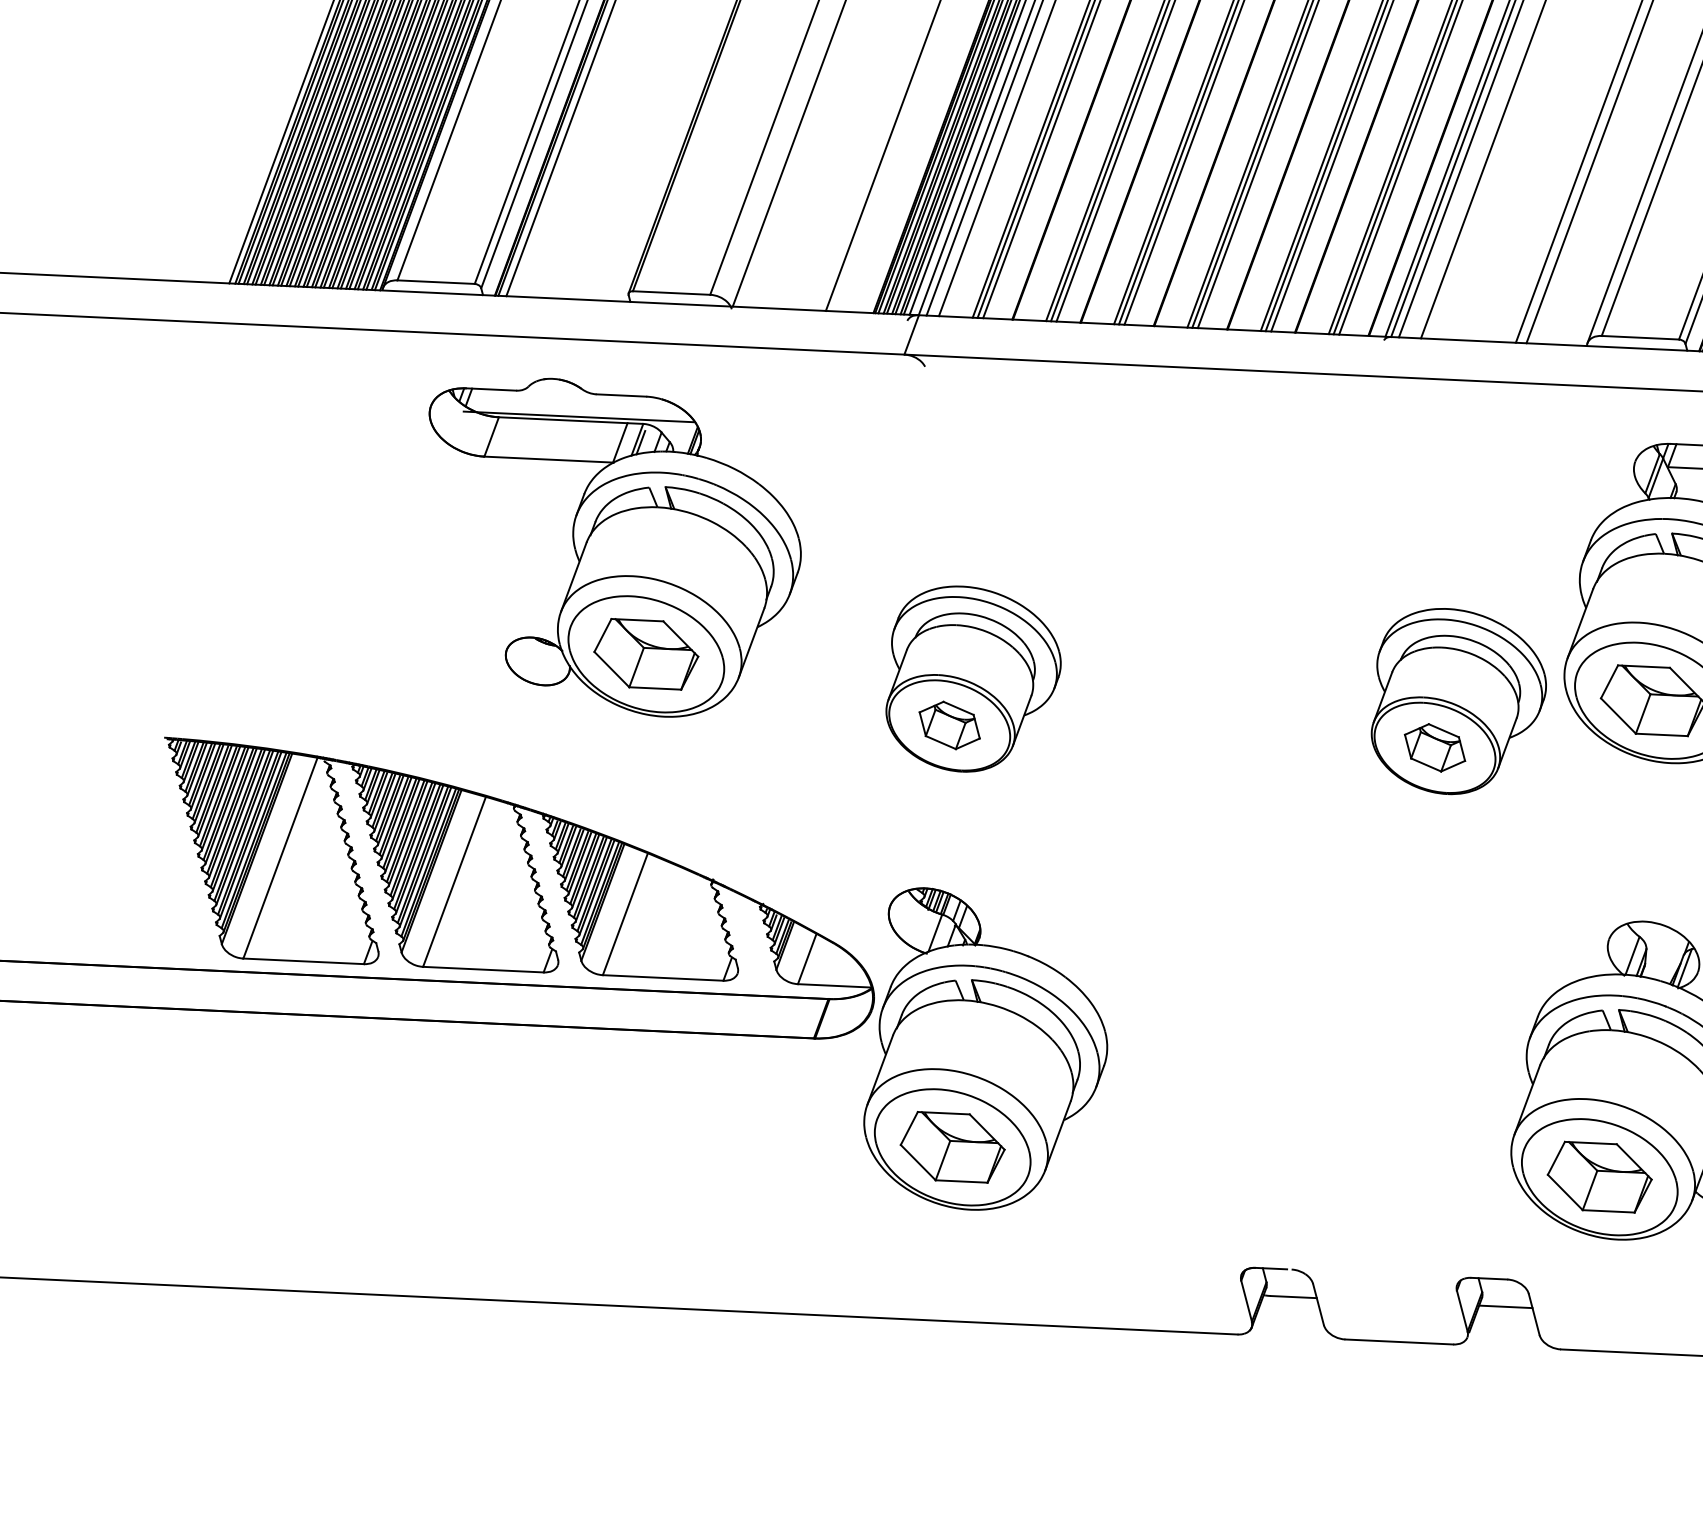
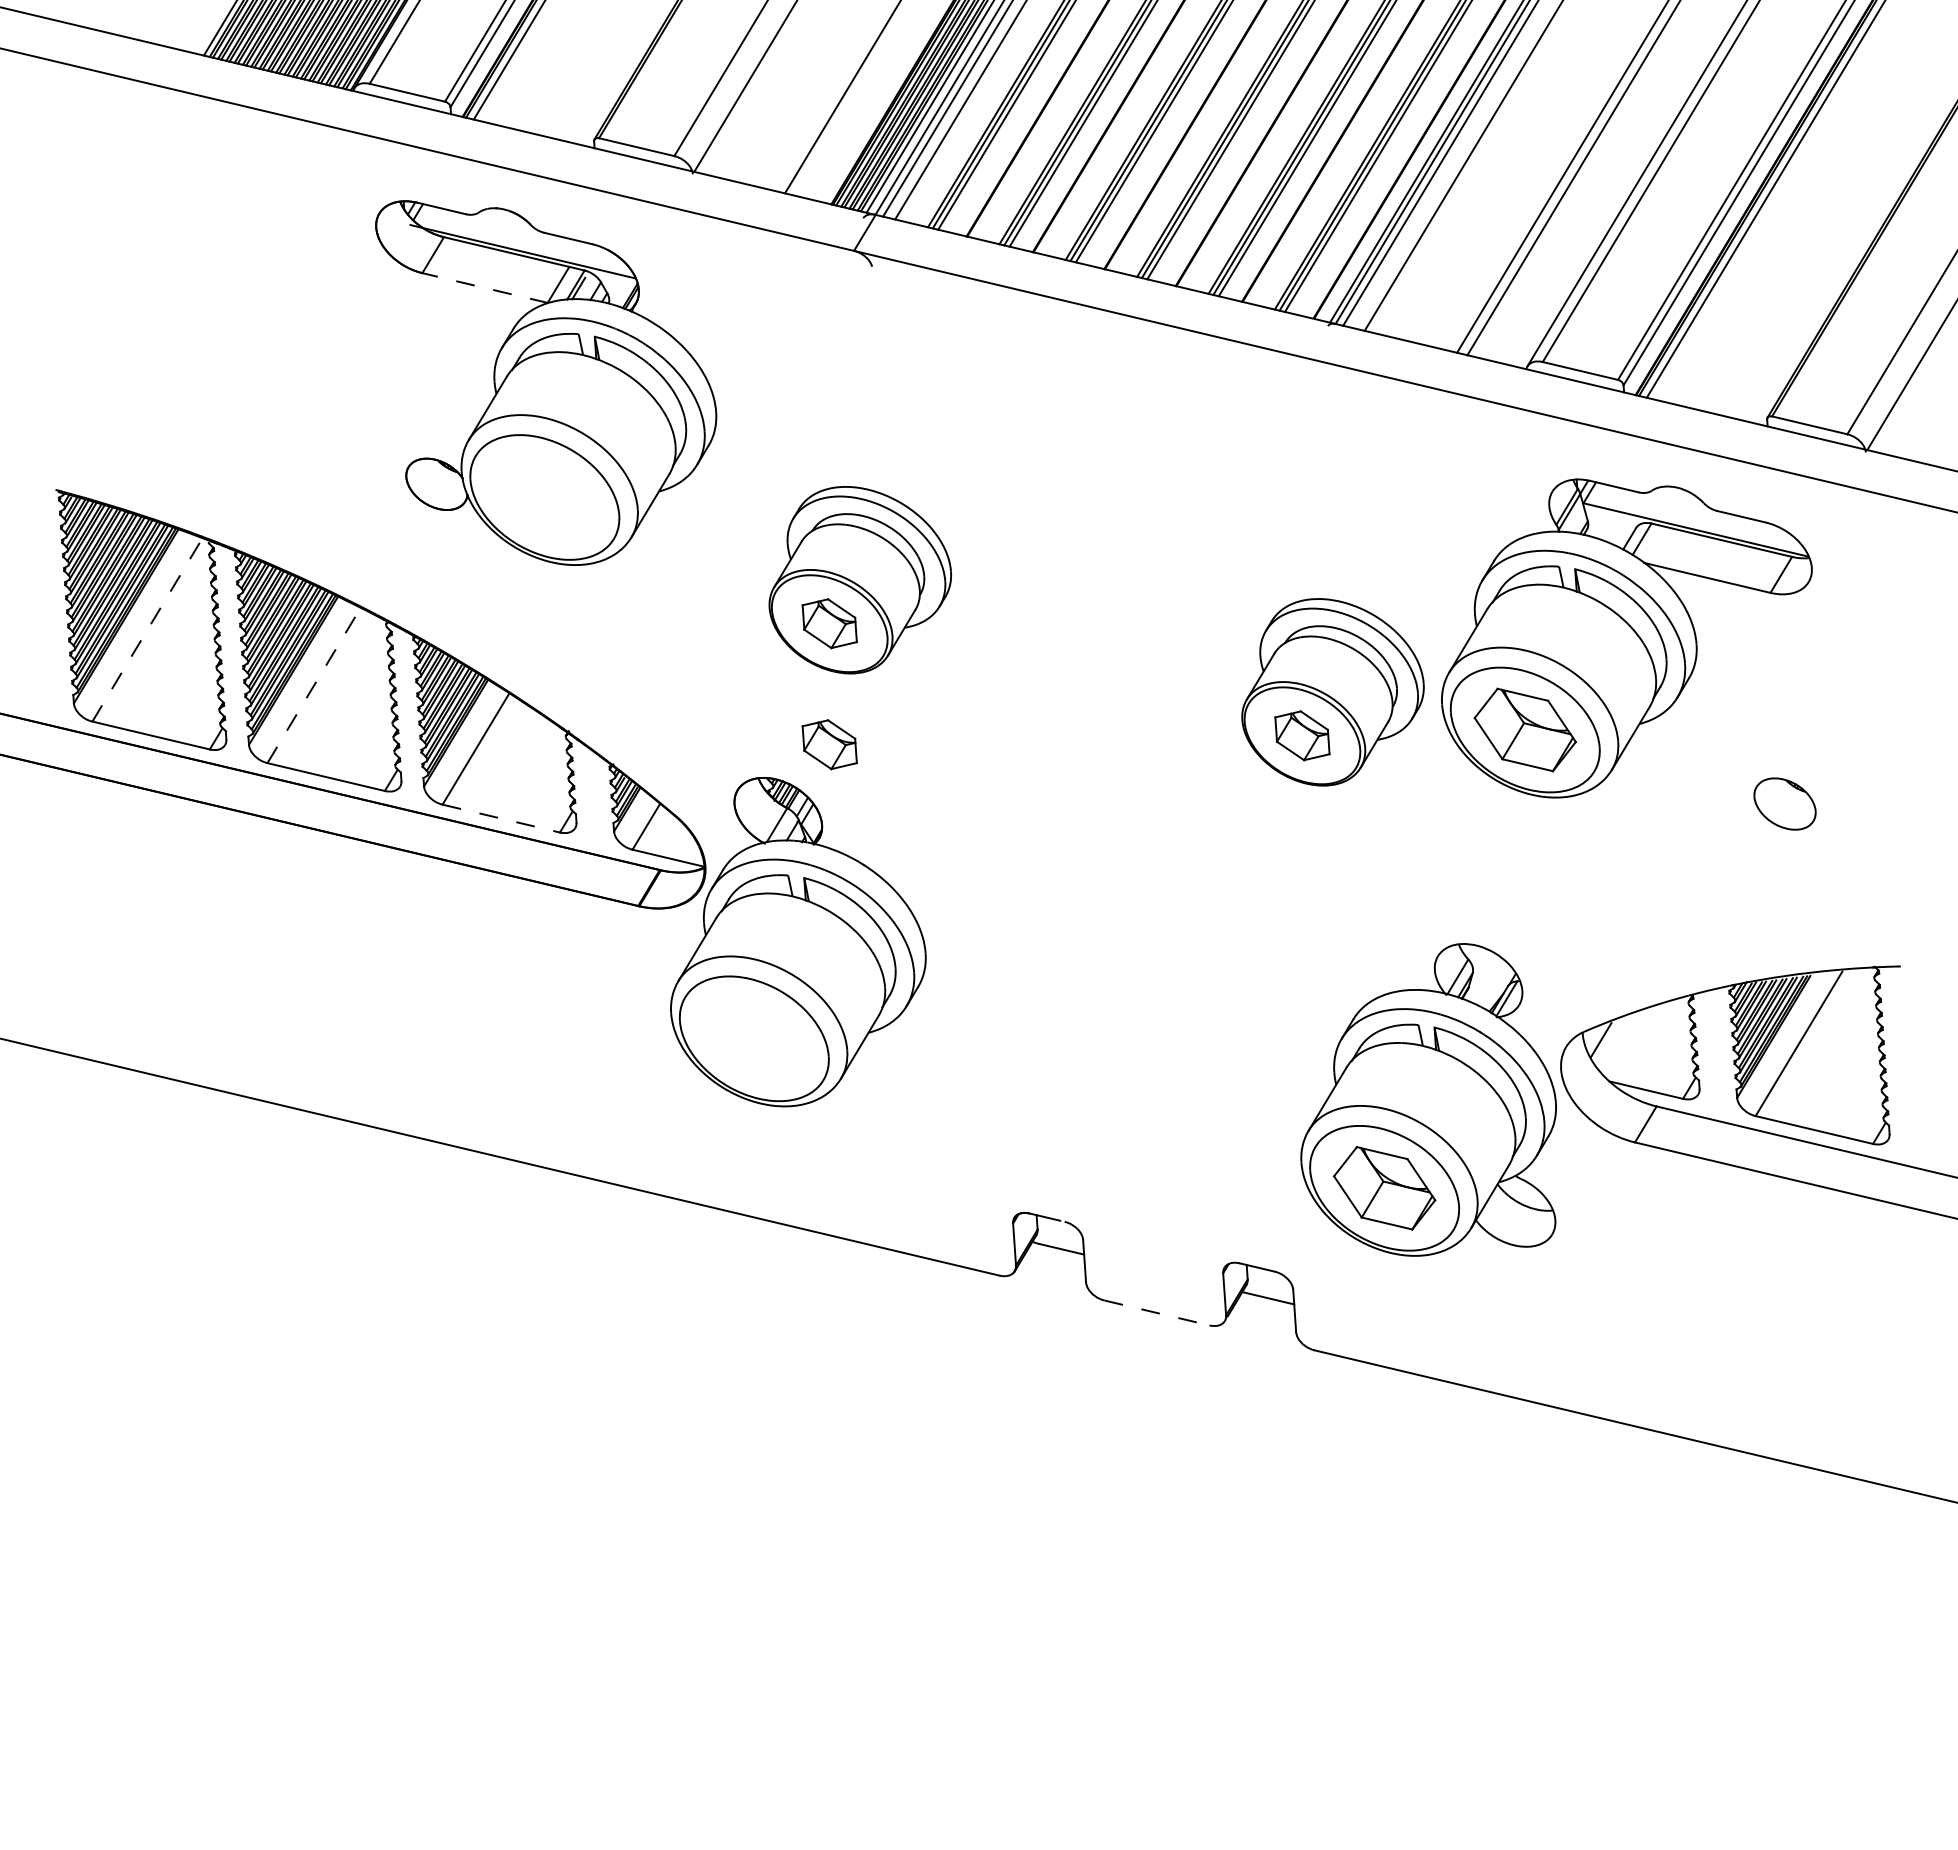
line: (549, 460) -> (485, 288), solid -> dashed
part: (646, 654) -> (544, 497), removed
part: (971, 844) -> (829, 744), added
line: (280, 858) -> (147, 630), solid -> dashed
line: (454, 881) -> (314, 685), solid -> dashed
line: (663, 977) -> (501, 818), solid -> dashed
part: (951, 1147) -> (753, 1038), removed
line: (1399, 1341) -> (1157, 1312), solid -> dashed

